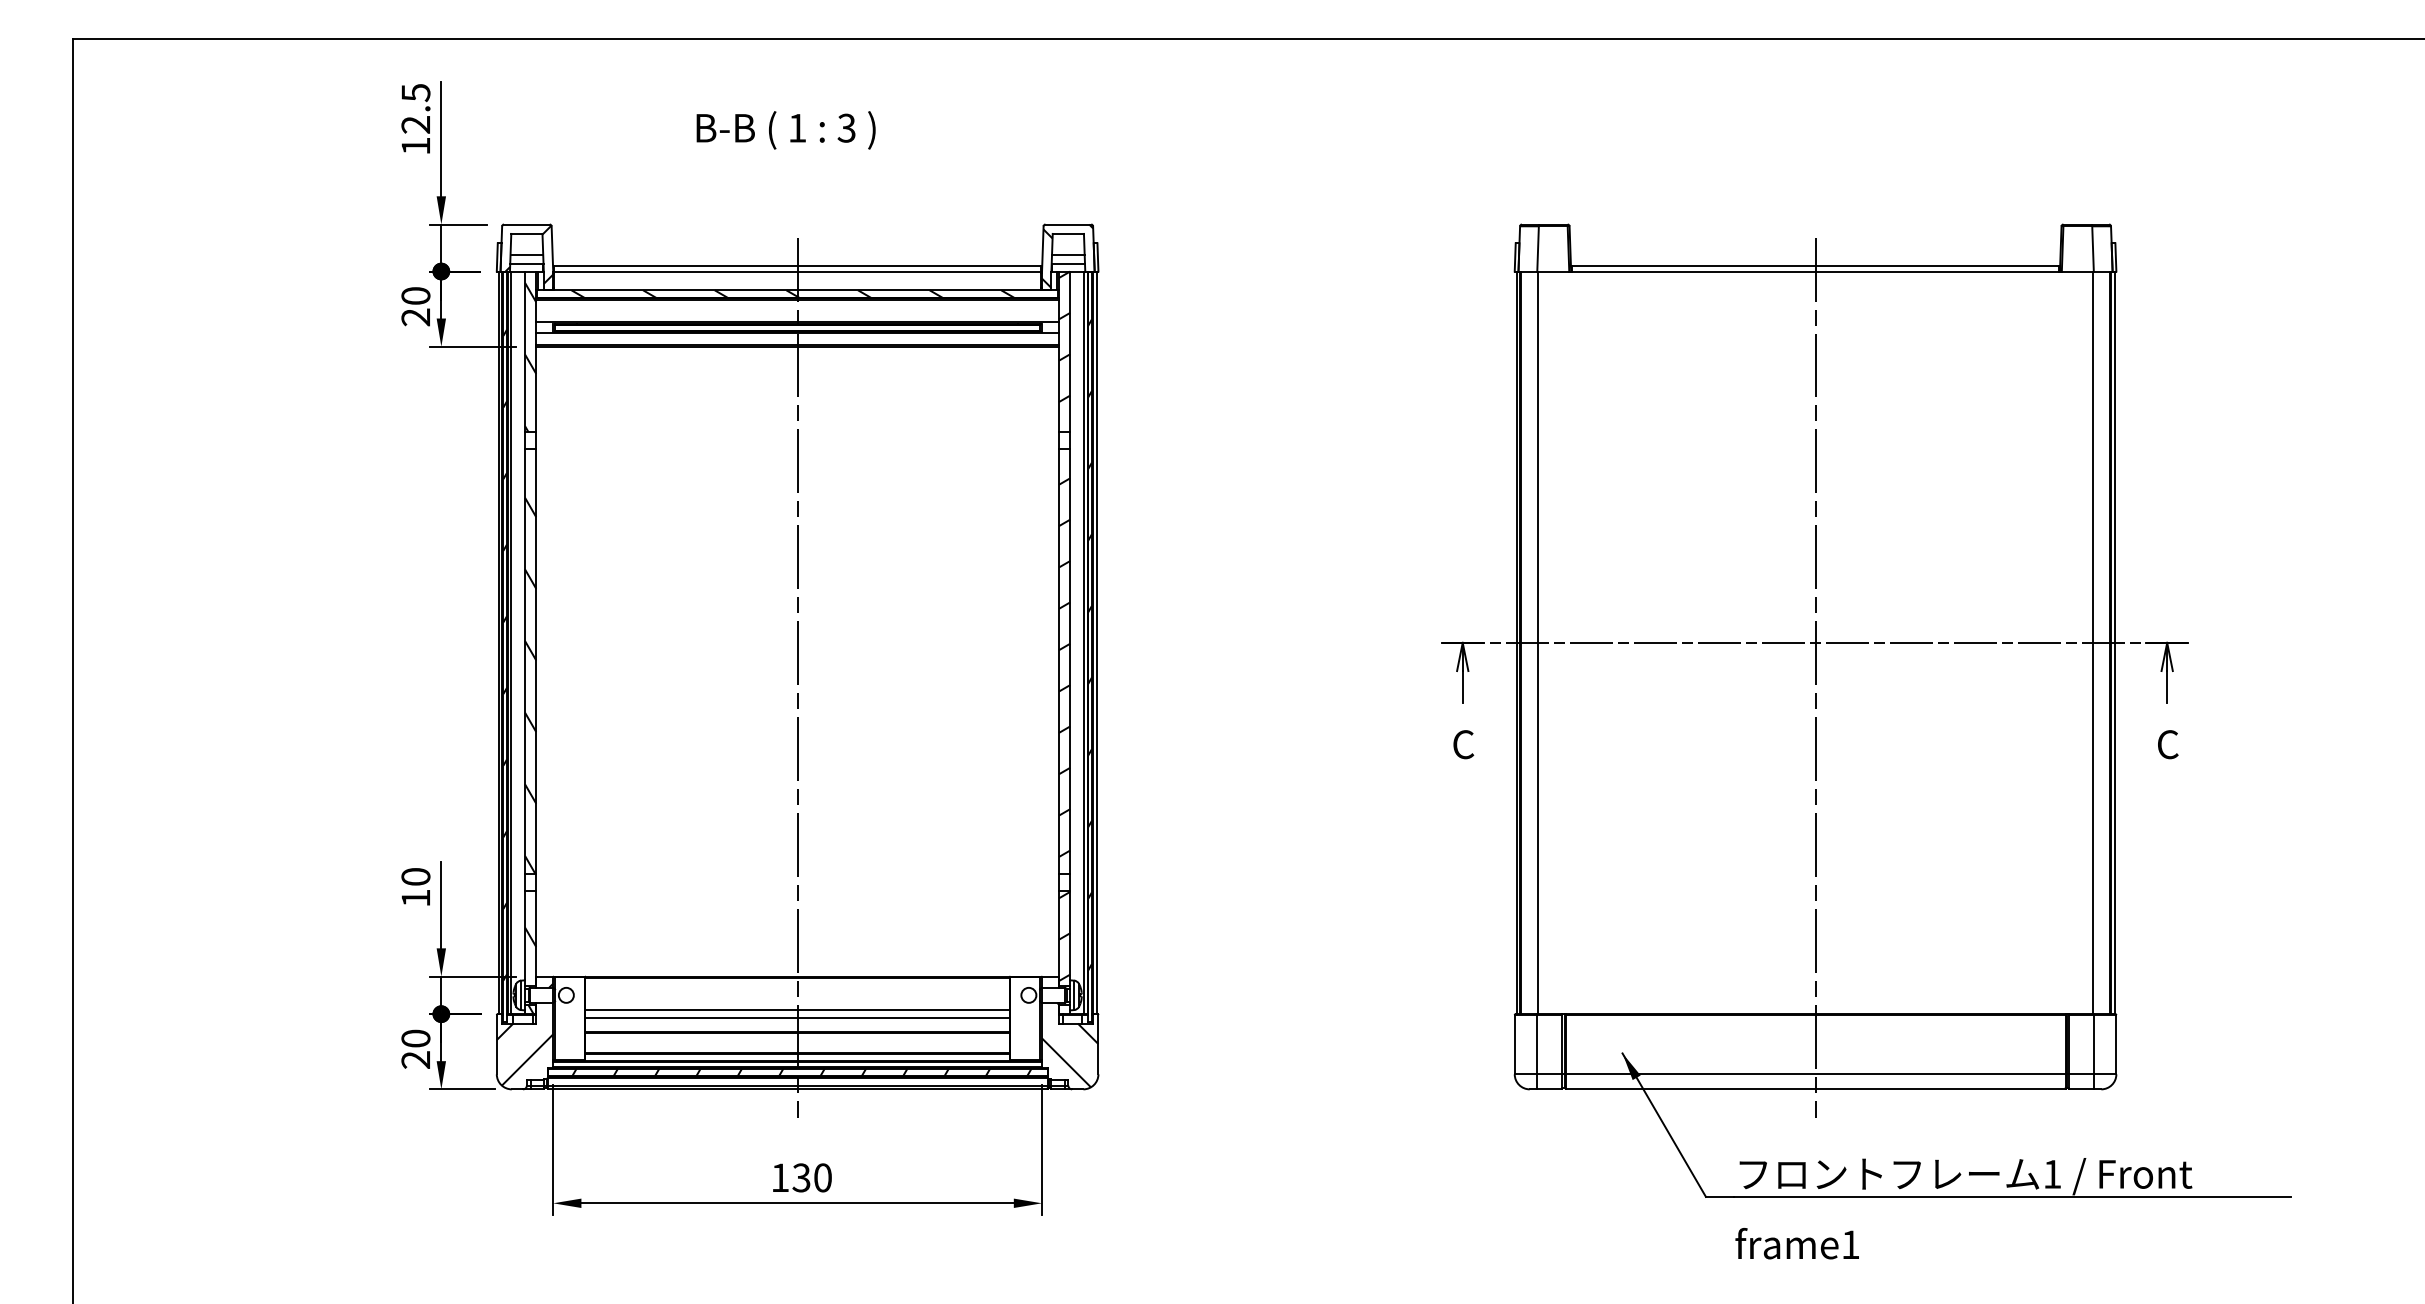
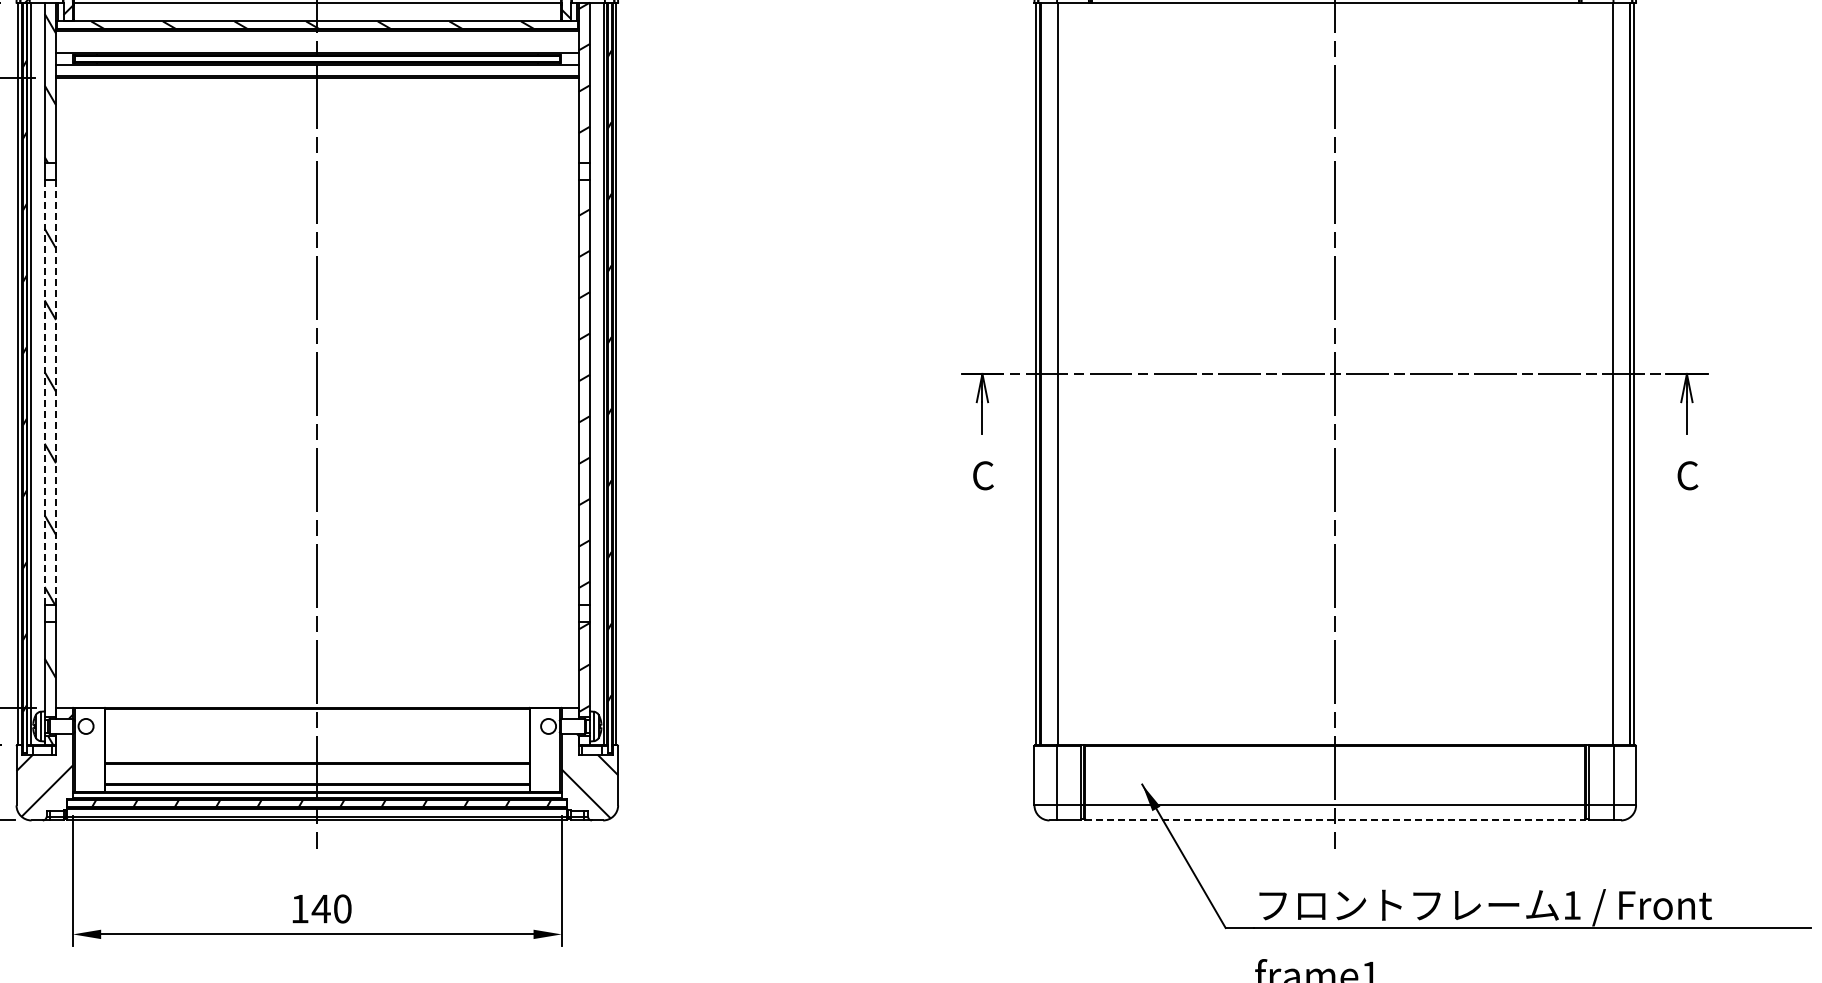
line: (536, 661) -> (56, 392), solid -> dashed
line: (525, 662) -> (45, 393), solid -> dashed
line: (797, 1010) -> (317, 741), removed
line: (797, 1017) -> (317, 748), removed
line: (1816, 1089) -> (1336, 820), solid -> dashed
text: (801, 1177) -> (321, 908), 130 -> 140

